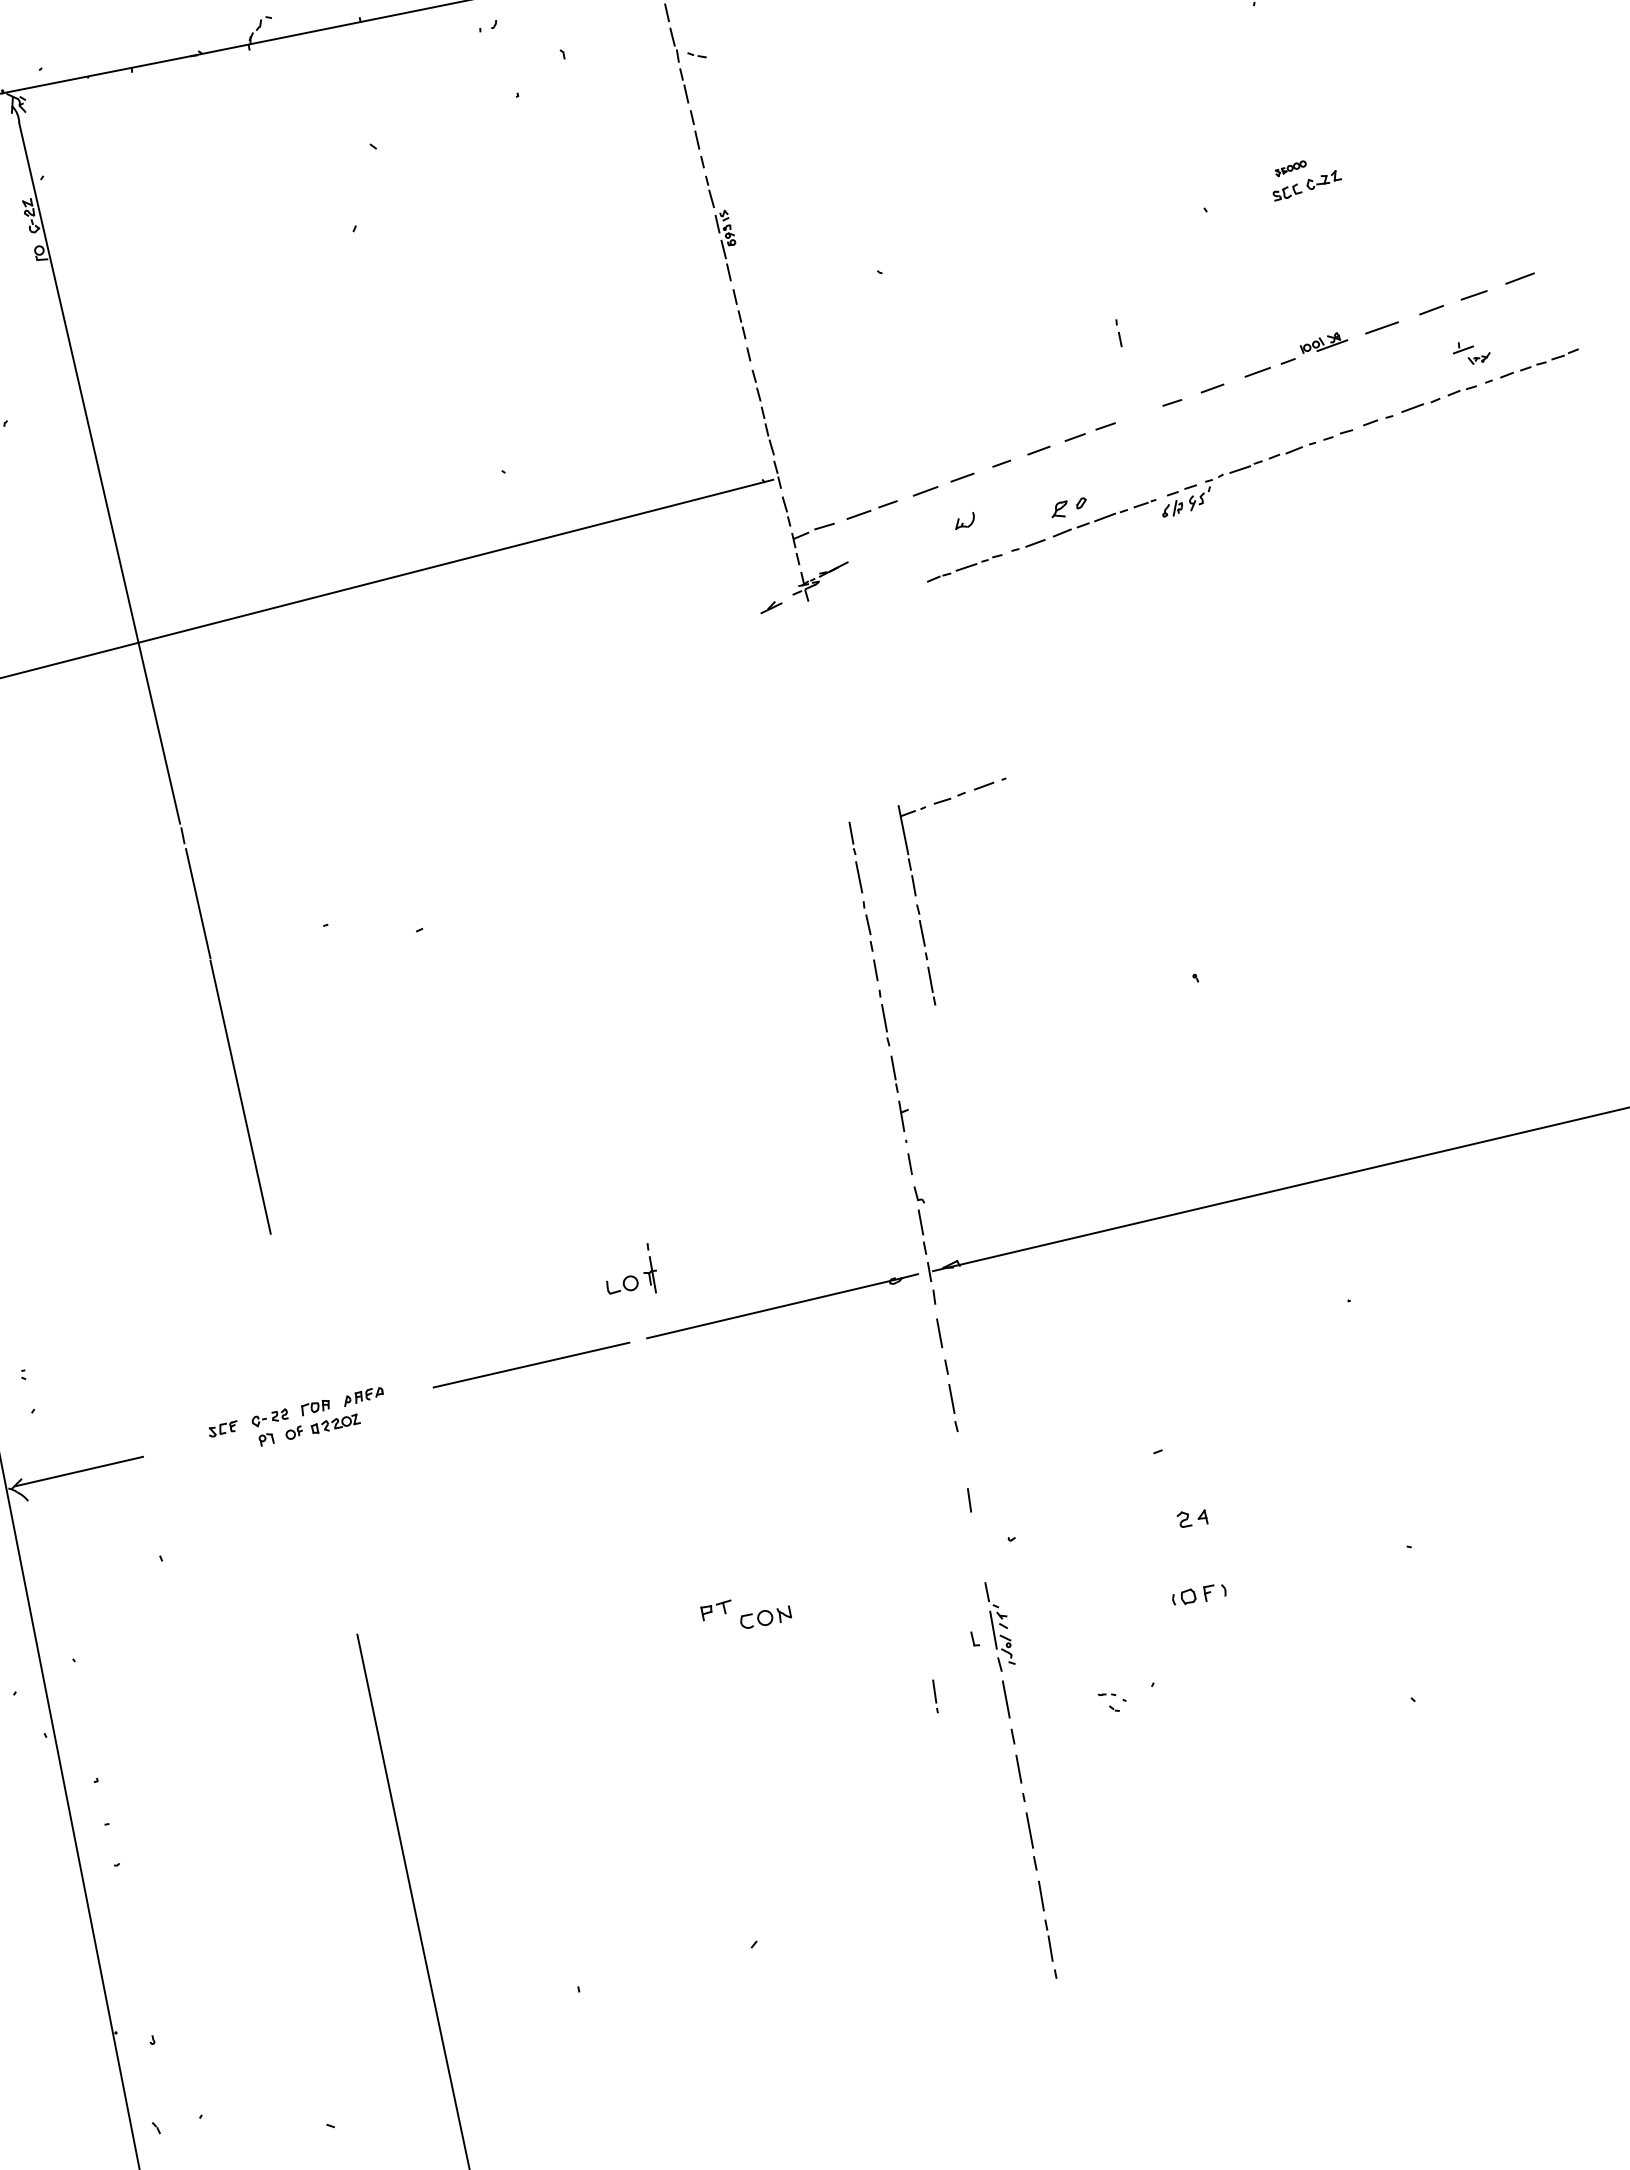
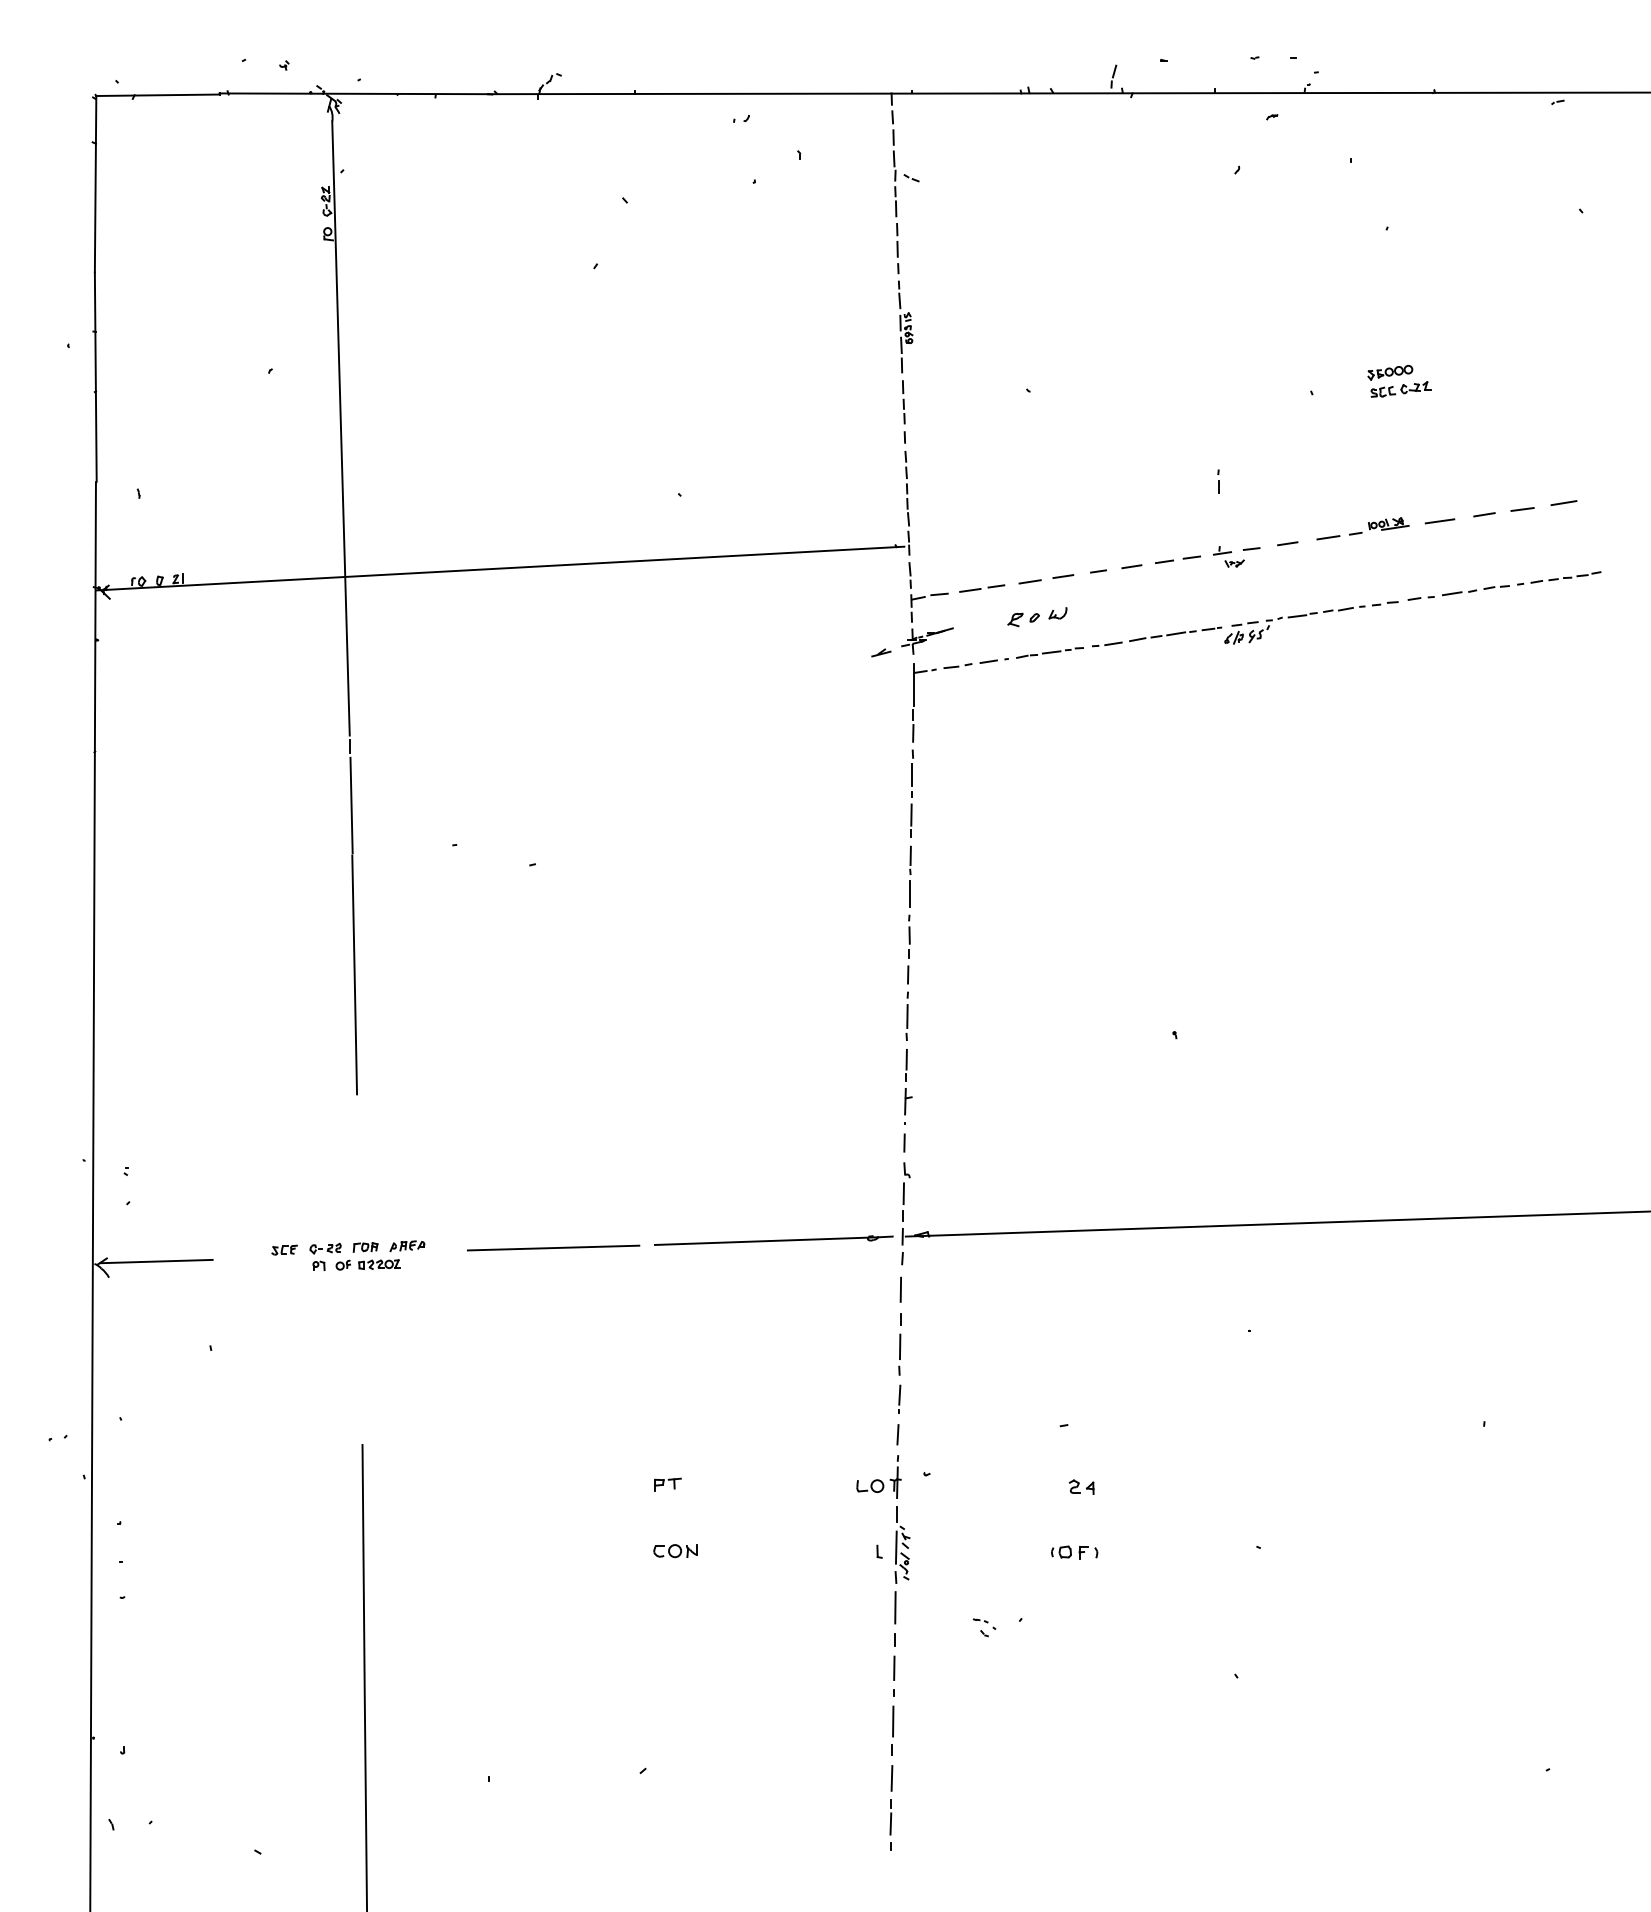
part: (1291, 168) -> (1390, 372), size x1.67
part: (1471, 352) -> (1228, 556), moved
part: (1068, 507) -> (1023, 619), moved
part: (916, 892) -> (914, 739), moved
part: (629, 1271) -> (878, 1476), moved
part: (765, 1618) -> (675, 1551), moved
line: (935, 1695) -> (899, 1398), moved

